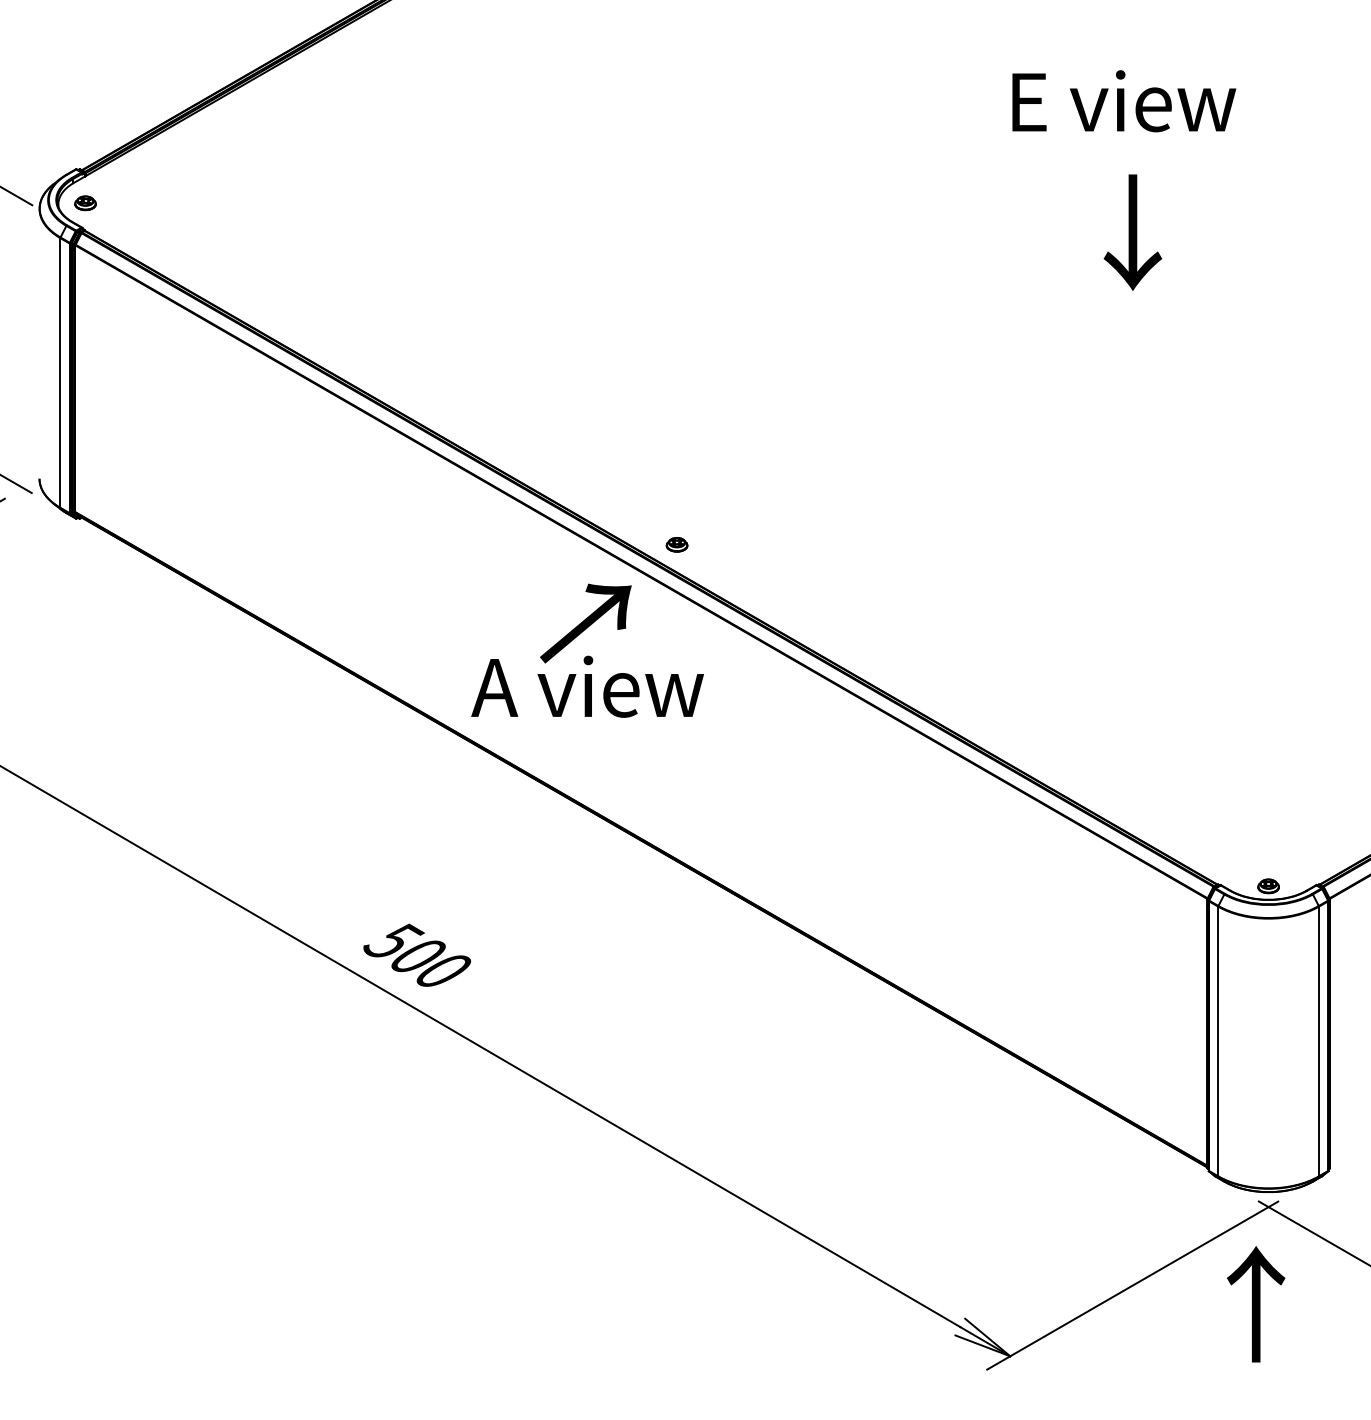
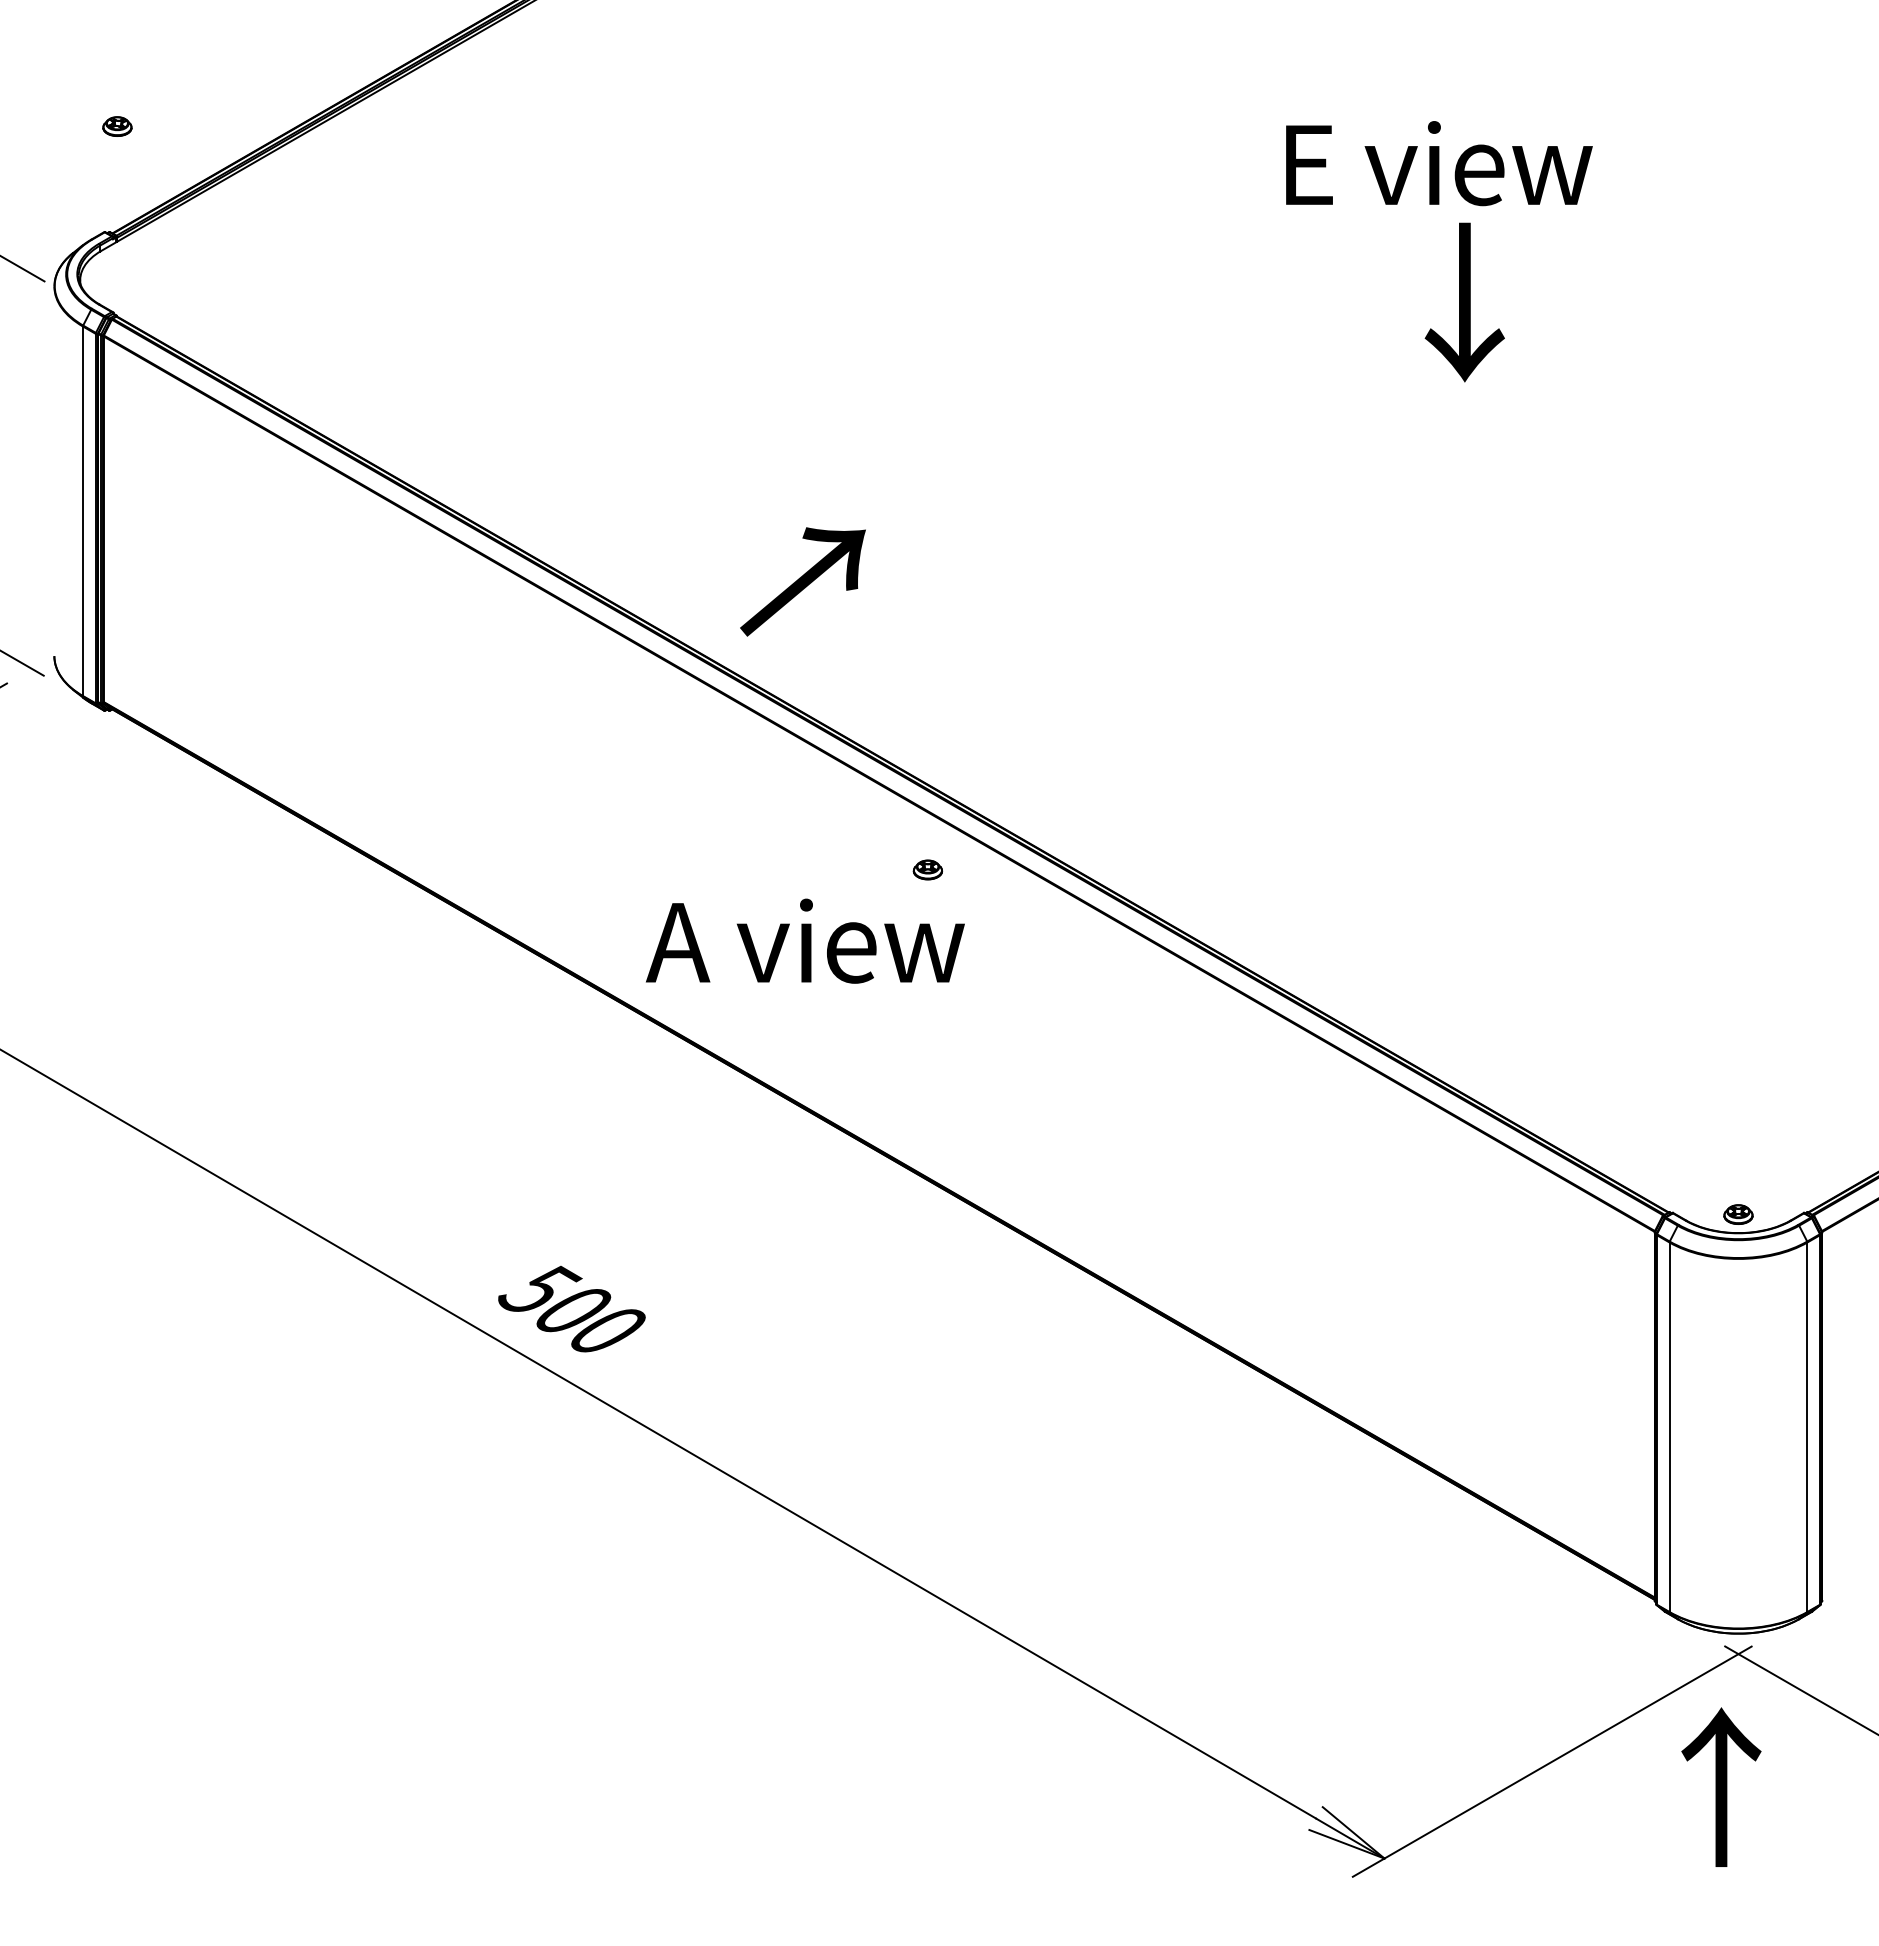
text: (1124, 101) -> (1439, 163), moved
part: (85, 203) -> (117, 126), moved
text: (1132, 232) -> (1464, 302), moved
part: (676, 544) -> (927, 869), moved
text: (585, 623) -> (802, 581), moved

